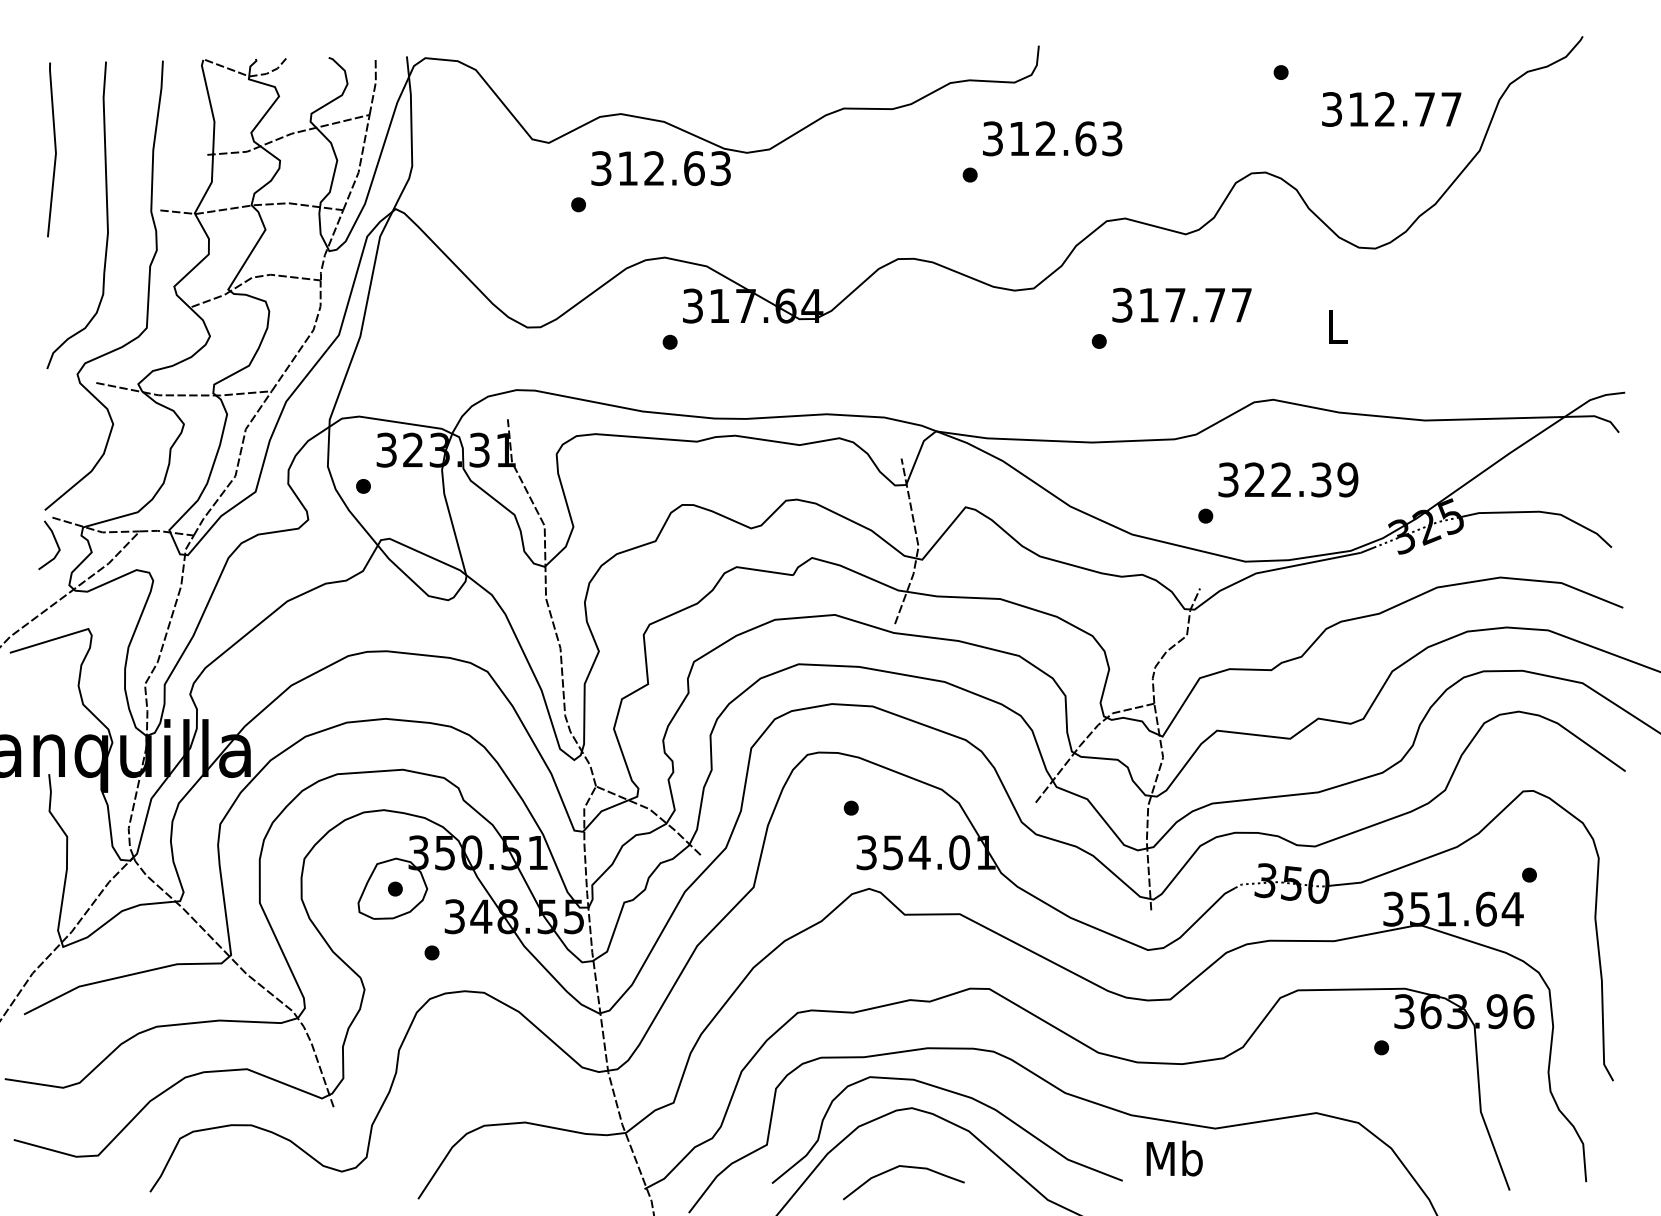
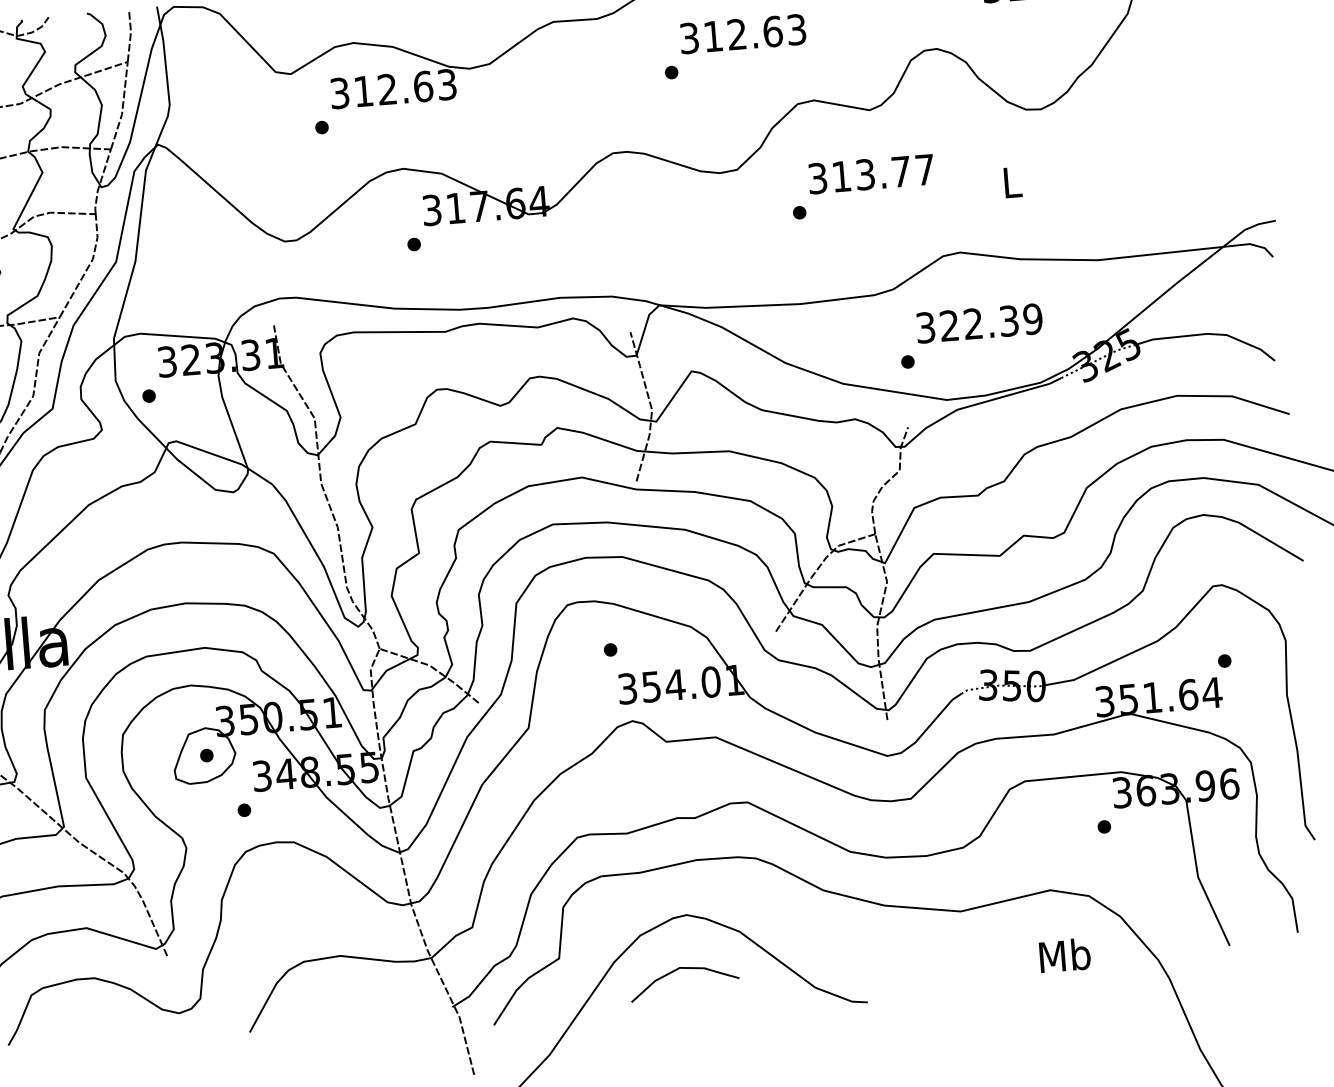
text: (1175, 304) -> (865, 174), 317.77 -> 313.77
curve: (956, 1094) -> (725, 899), removed
text: (1174, 1158) -> (1064, 955), moved

